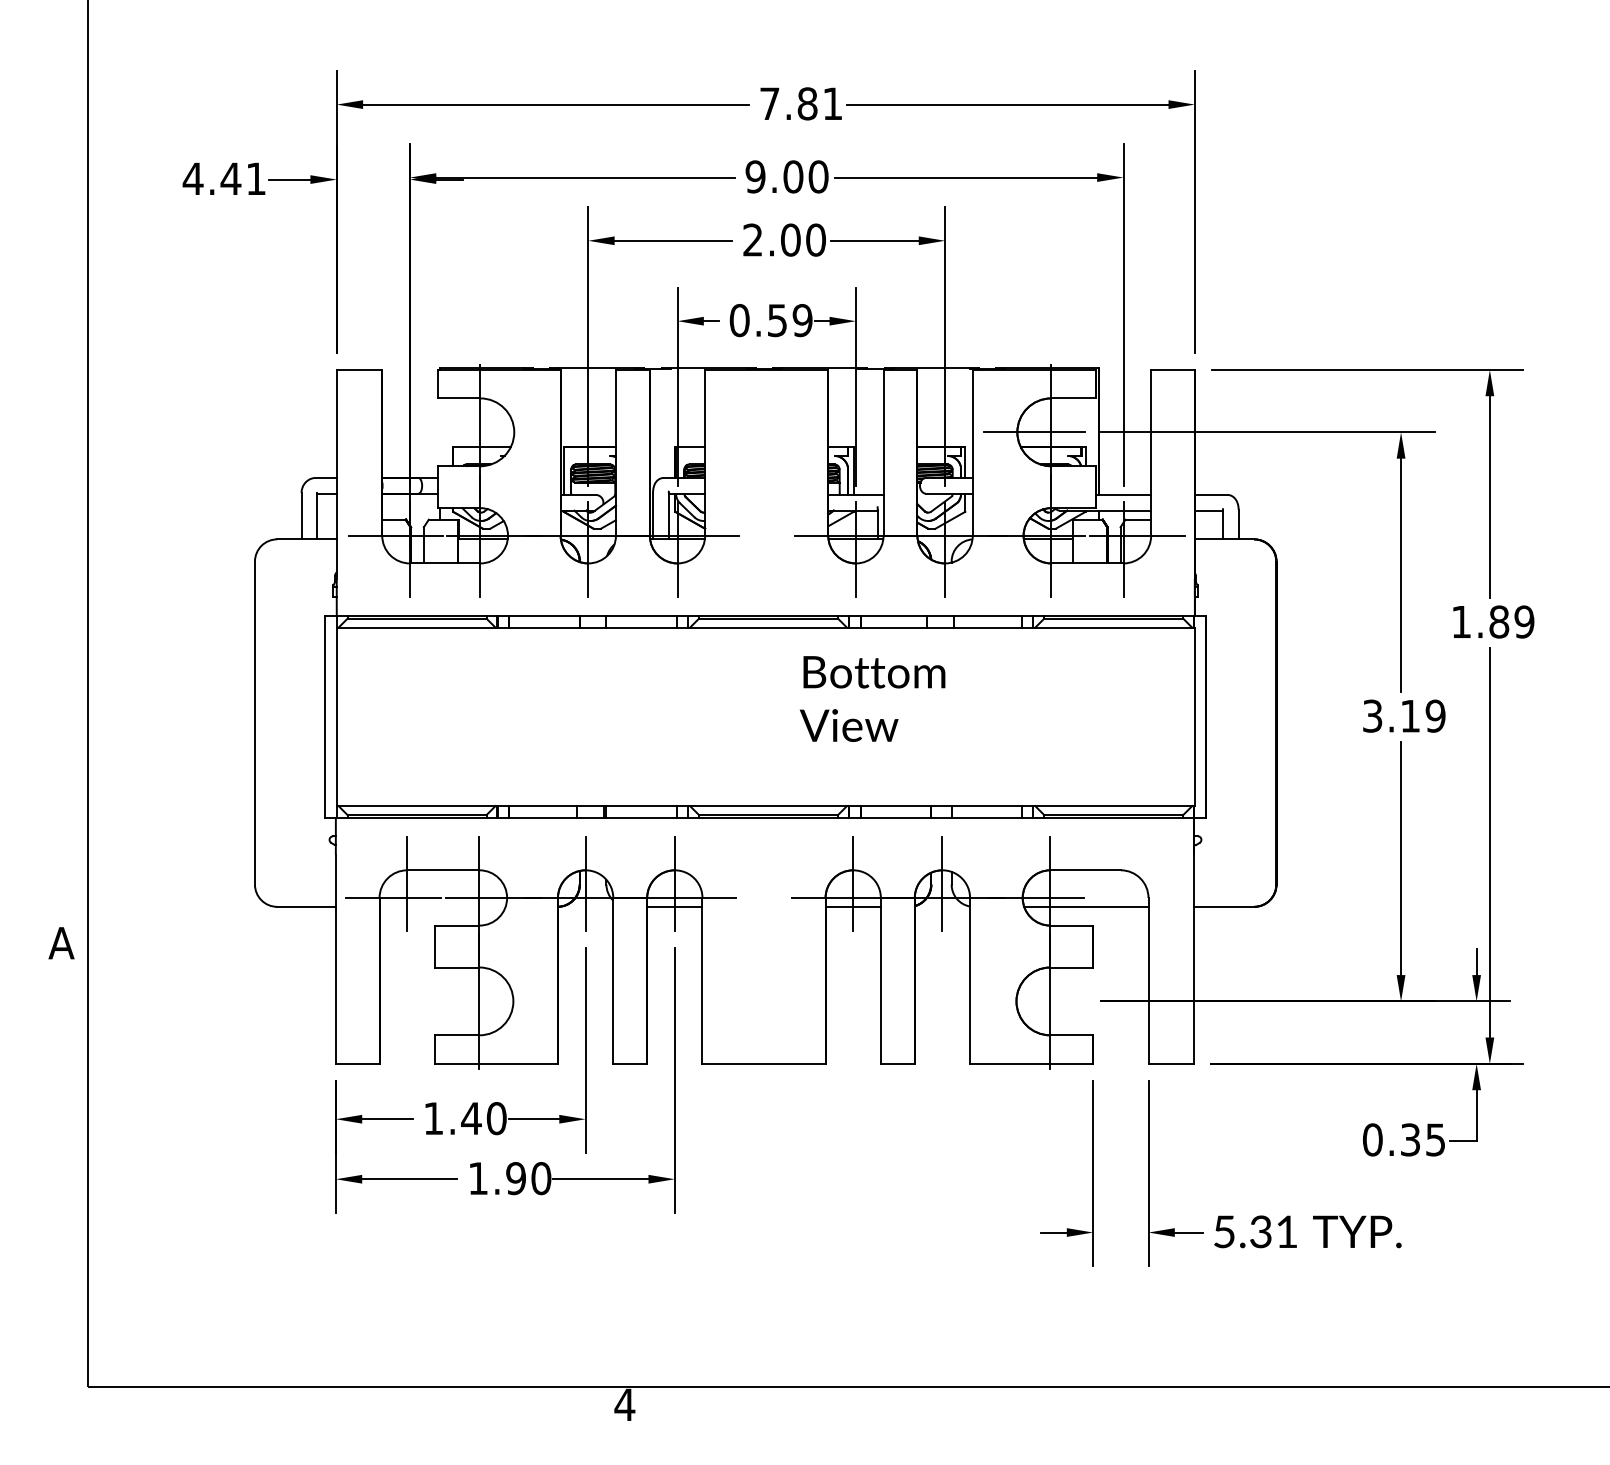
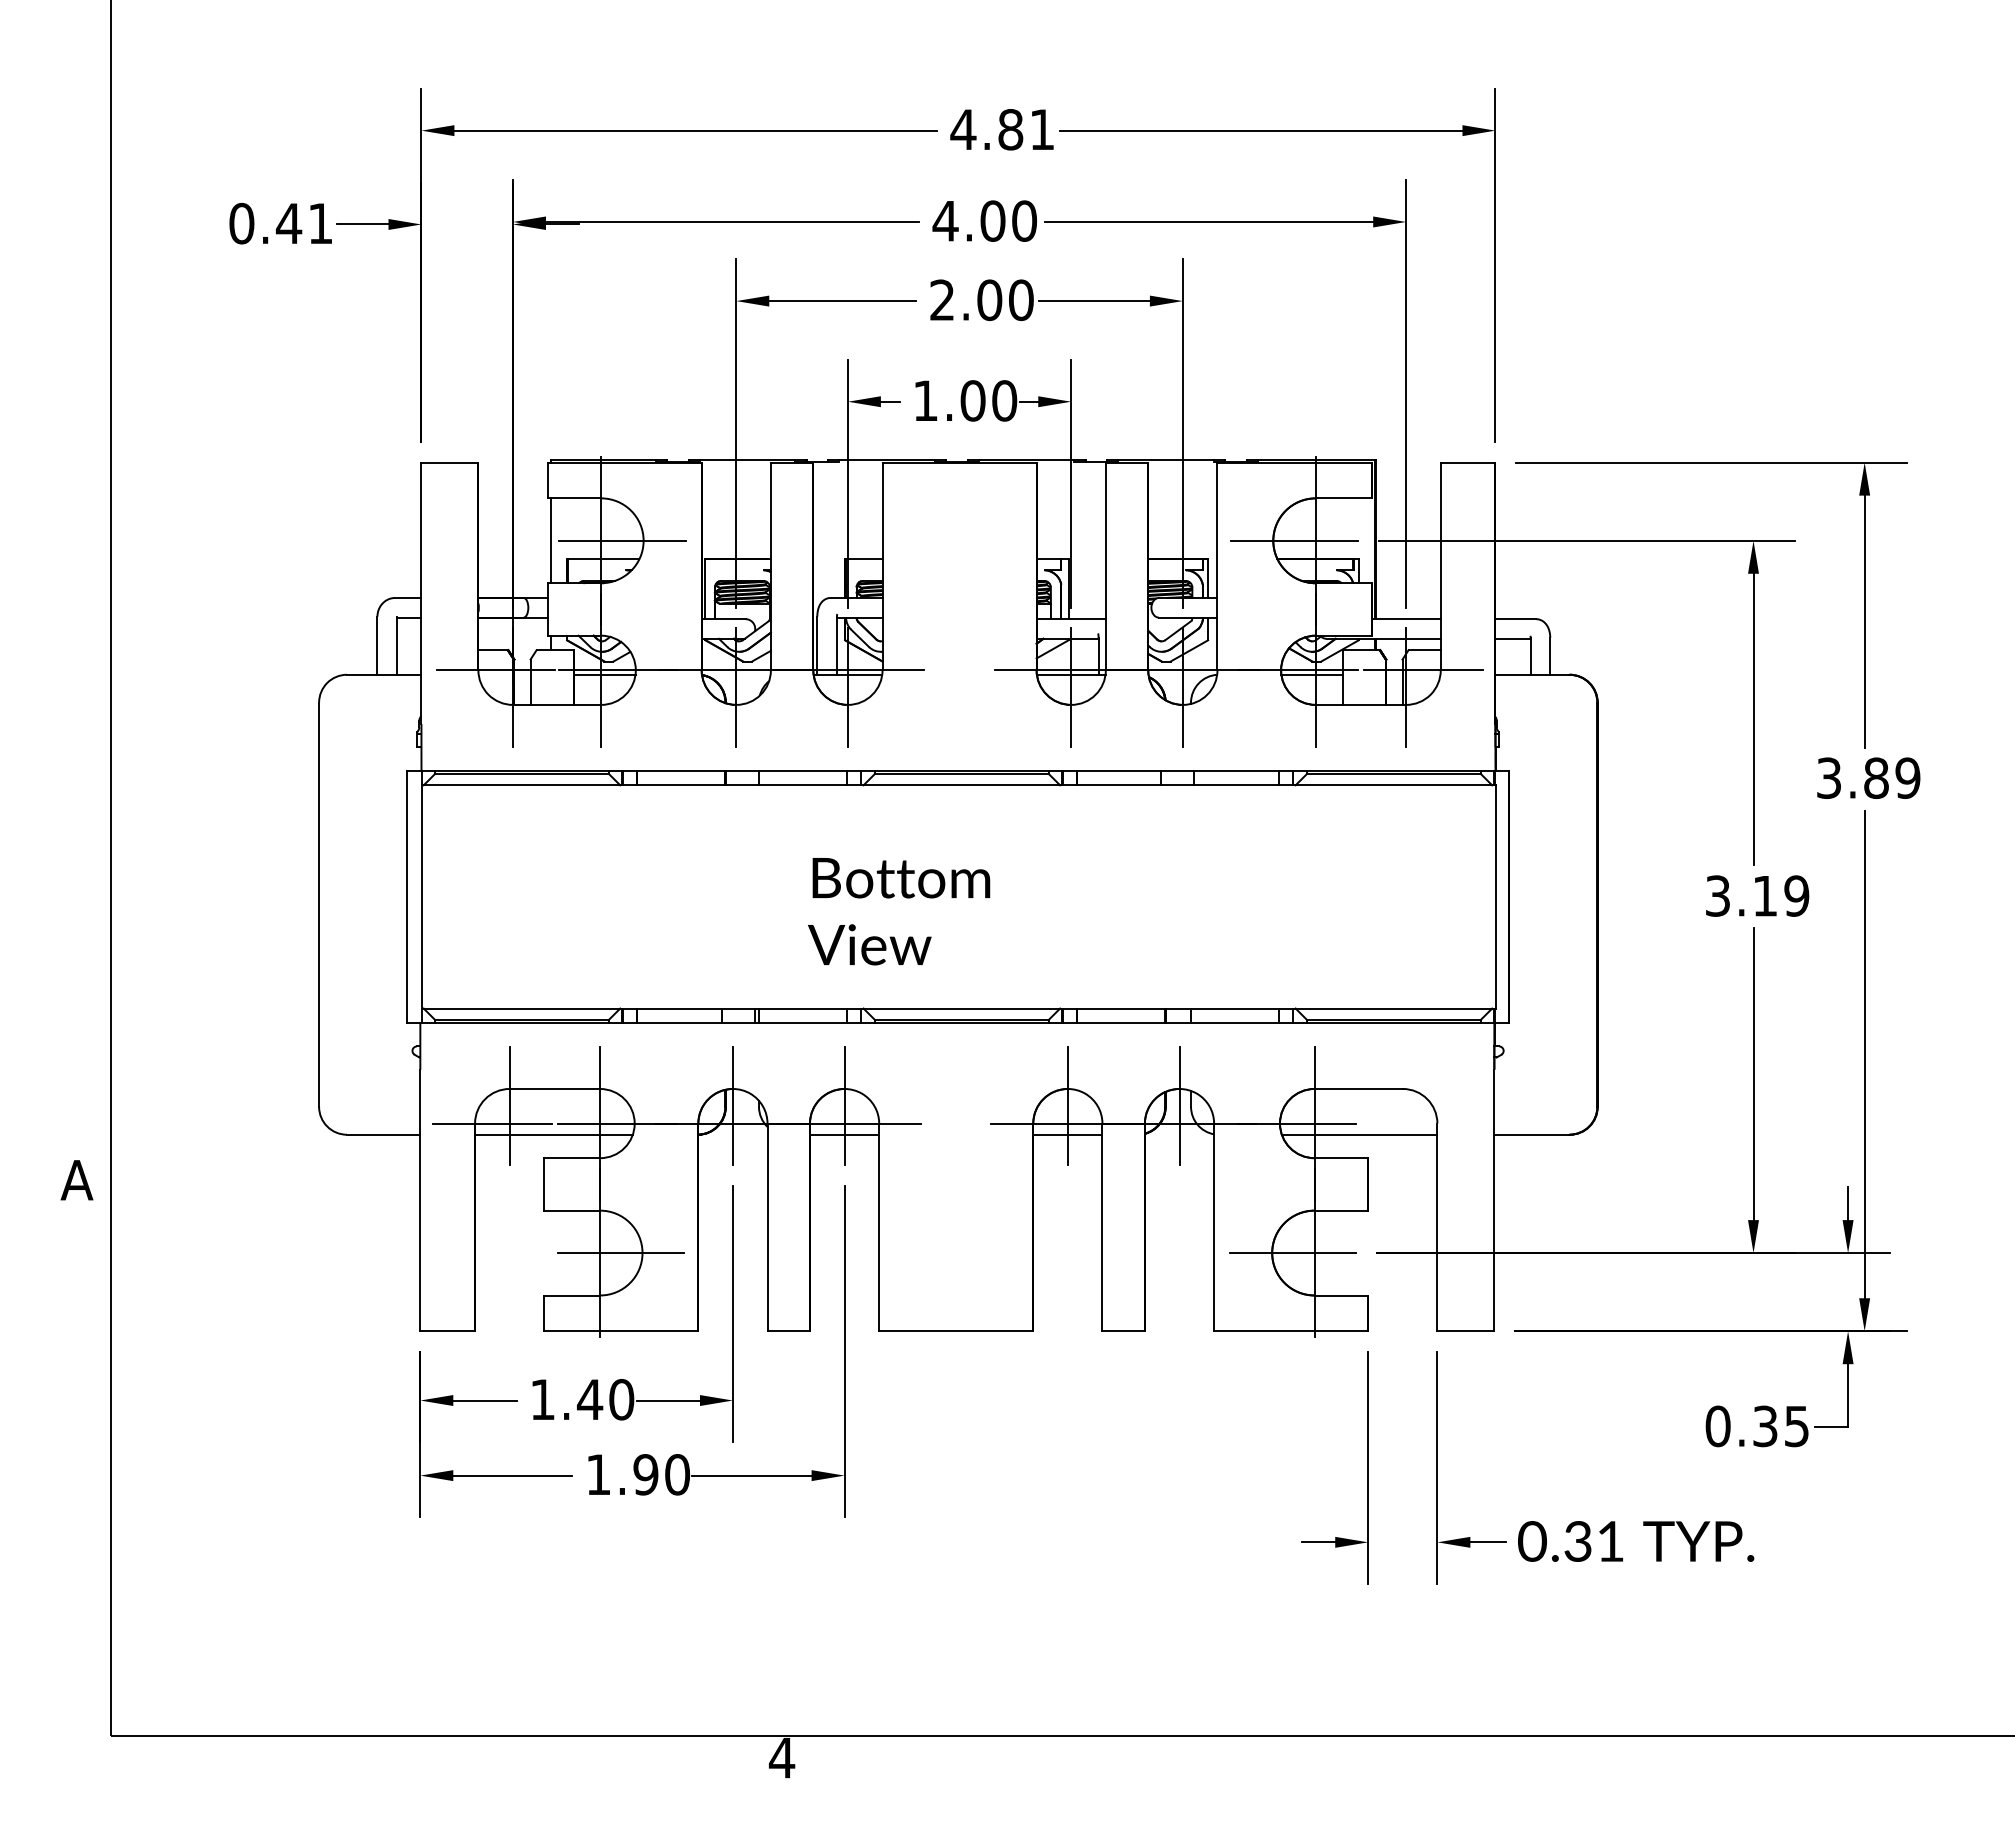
text: (769, 103) -> (963, 129), 7.81 -> 4.81
text: (755, 176) -> (945, 220), 9.00 -> 4.00
text: (192, 178) -> (241, 223), 4.41 -> 0.41
text: (771, 320) -> (965, 400), 0.59 -> 1.00
line: (439, 432) -> (550, 540), added
line: (497, 432) -> (622, 540), added
text: (1460, 621) -> (1828, 777), 1.89 -> 3.89
text: (872, 698) -> (899, 911), moved
line: (442, 906) -> (553, 1134), added
line: (496, 1001) -> (621, 1253), added
line: (1033, 1001) -> (1293, 1253), added
text: (1224, 1231) -> (1532, 1541), 5.31 -> 0.31

